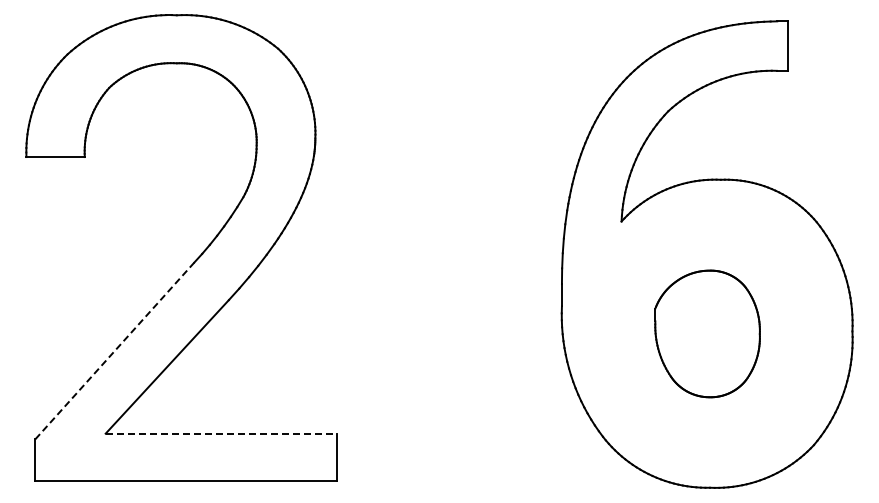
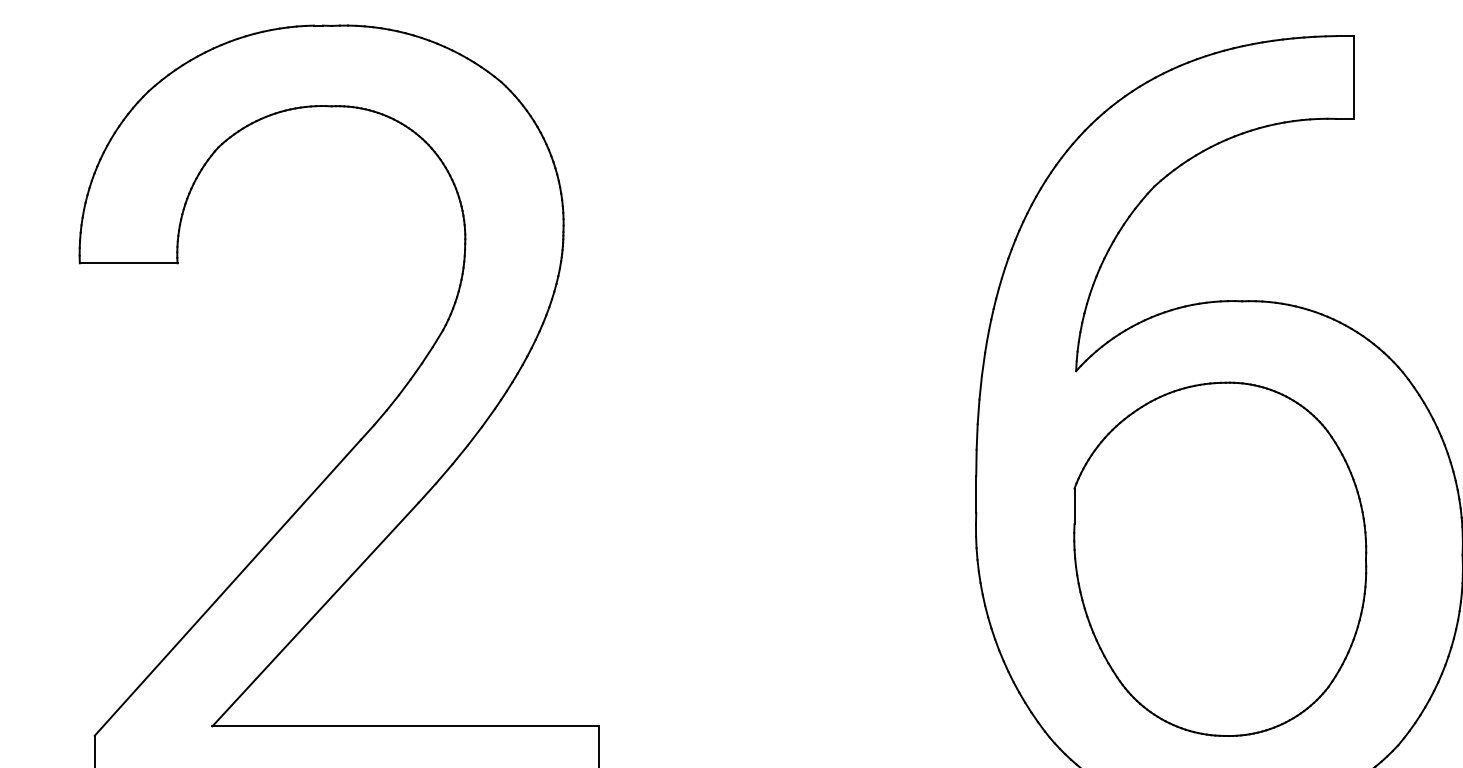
part: (707, 333) -> (1219, 558), size x1.67
line: (114, 350) -> (227, 587), dashed -> solid
line: (221, 433) -> (406, 726), dashed -> solid

